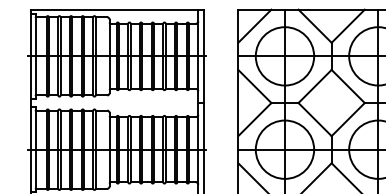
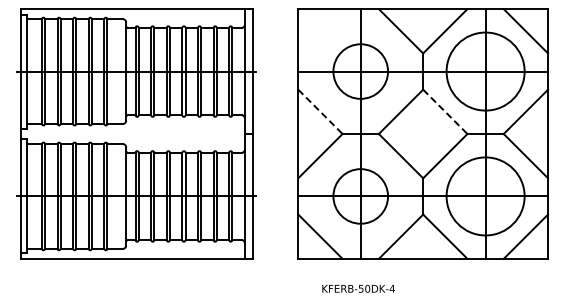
line: (254, 26) -> (320, 31), removed
circle: (284, 56) -> (360, 71), size x0.7
line: (254, 86) -> (320, 112), solid -> dashed
line: (348, 86) -> (445, 112), solid -> dashed
circle: (284, 149) -> (360, 196), size x0.7

